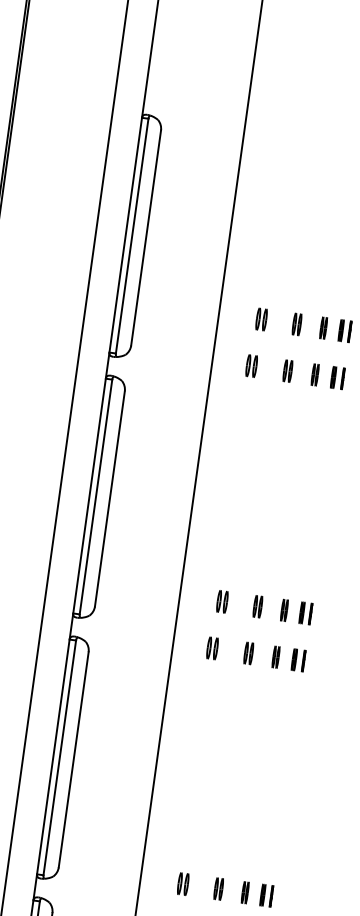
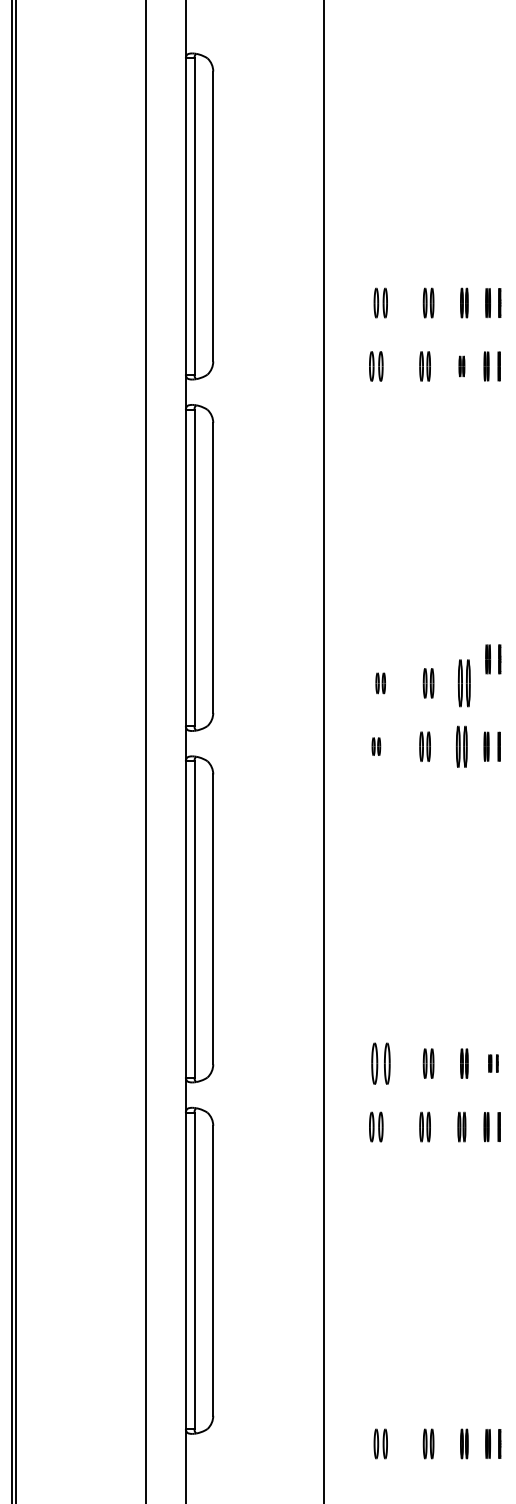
part: (314, 374) -> (461, 366), size x0.7
part: (222, 601) -> (380, 683), size x0.7
part: (284, 610) -> (464, 683), size x1.6
part: (306, 613) -> (493, 659), moved
part: (212, 648) -> (376, 746), size x0.6
part: (275, 657) -> (461, 746), size x1.4
part: (183, 883) -> (380, 1063), size x1.4
part: (266, 895) -> (493, 1063), size x0.6

